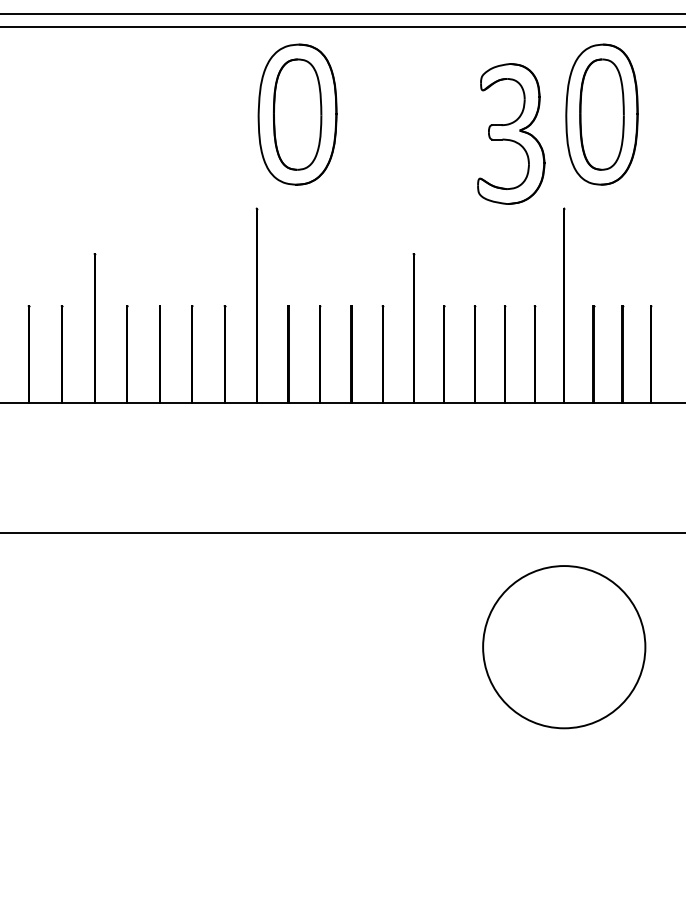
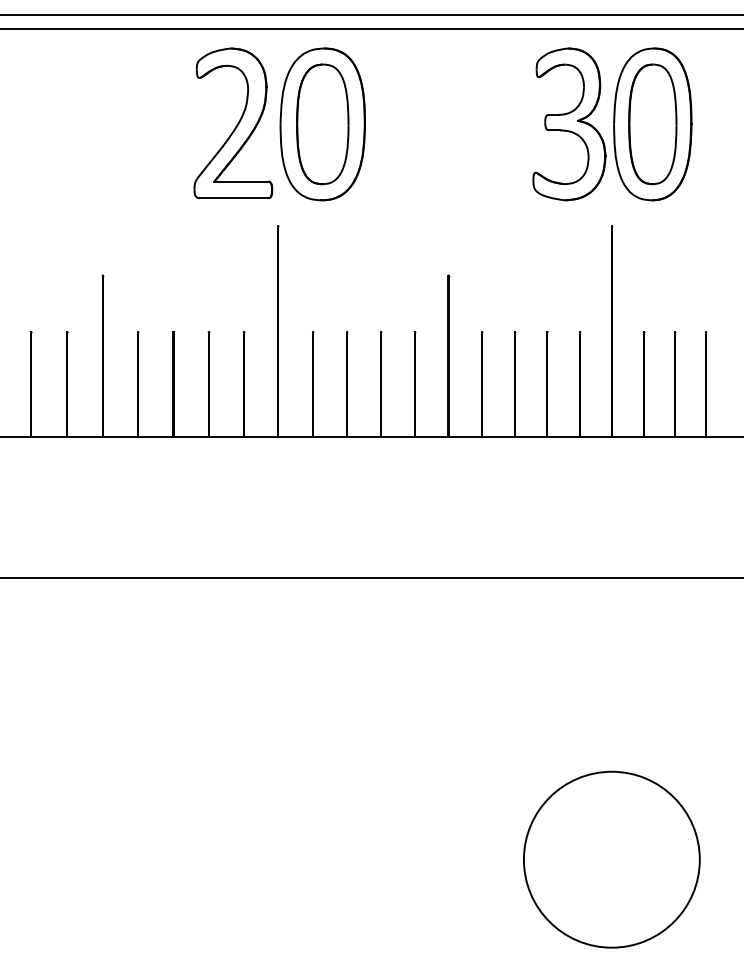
part: (215, 113) -> (233, 123), added
part: (511, 134) -> (569, 124), moved
circle: (563, 646) -> (611, 859), moved

